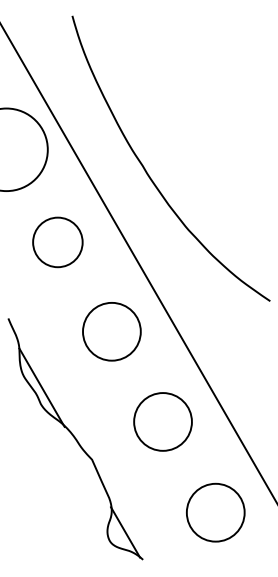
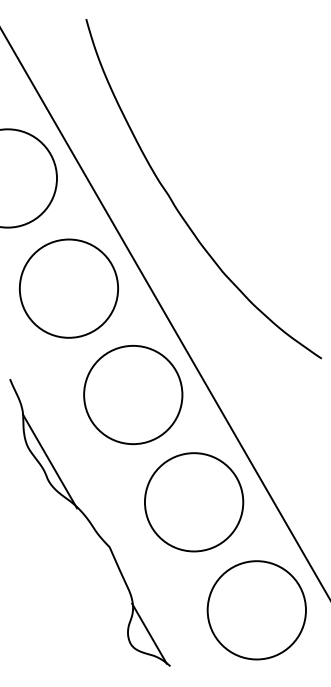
circle: (57, 242) -> (68, 288), size x1.67
circle: (111, 331) -> (132, 394), size x1.43
circle: (162, 421) -> (193, 501), size x1.43
circle: (215, 512) -> (256, 610), size x1.43

